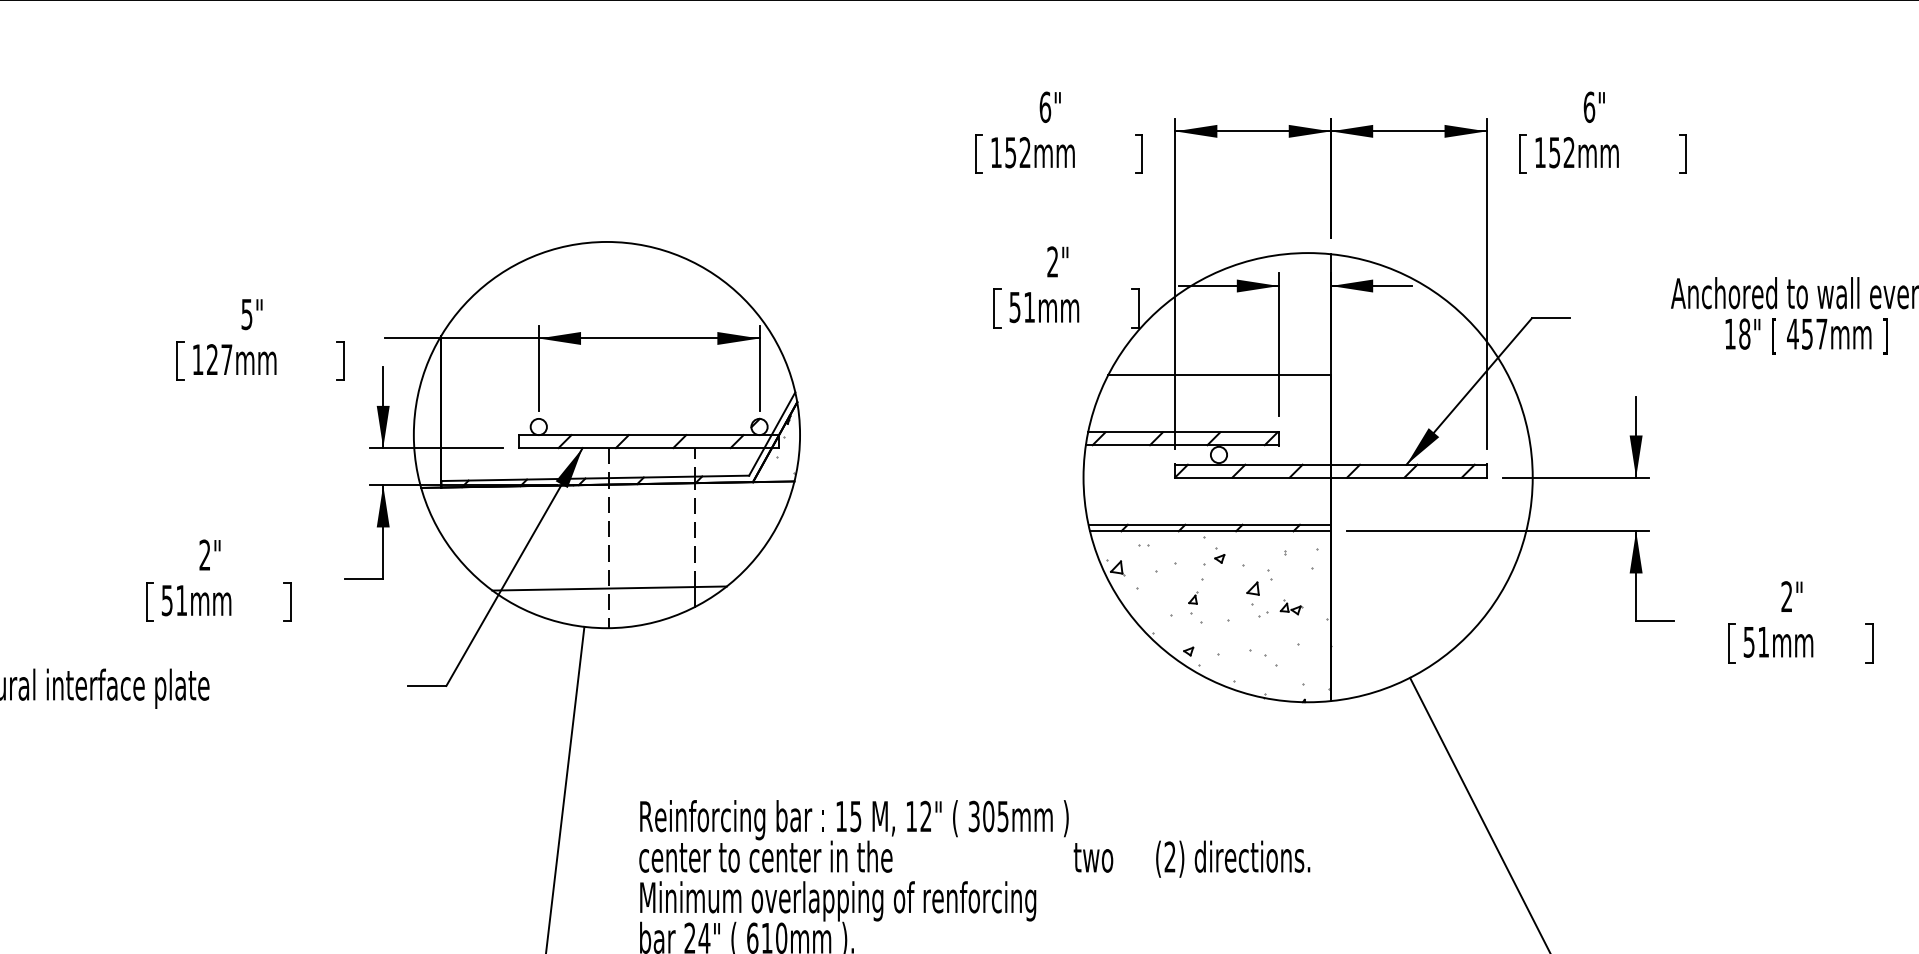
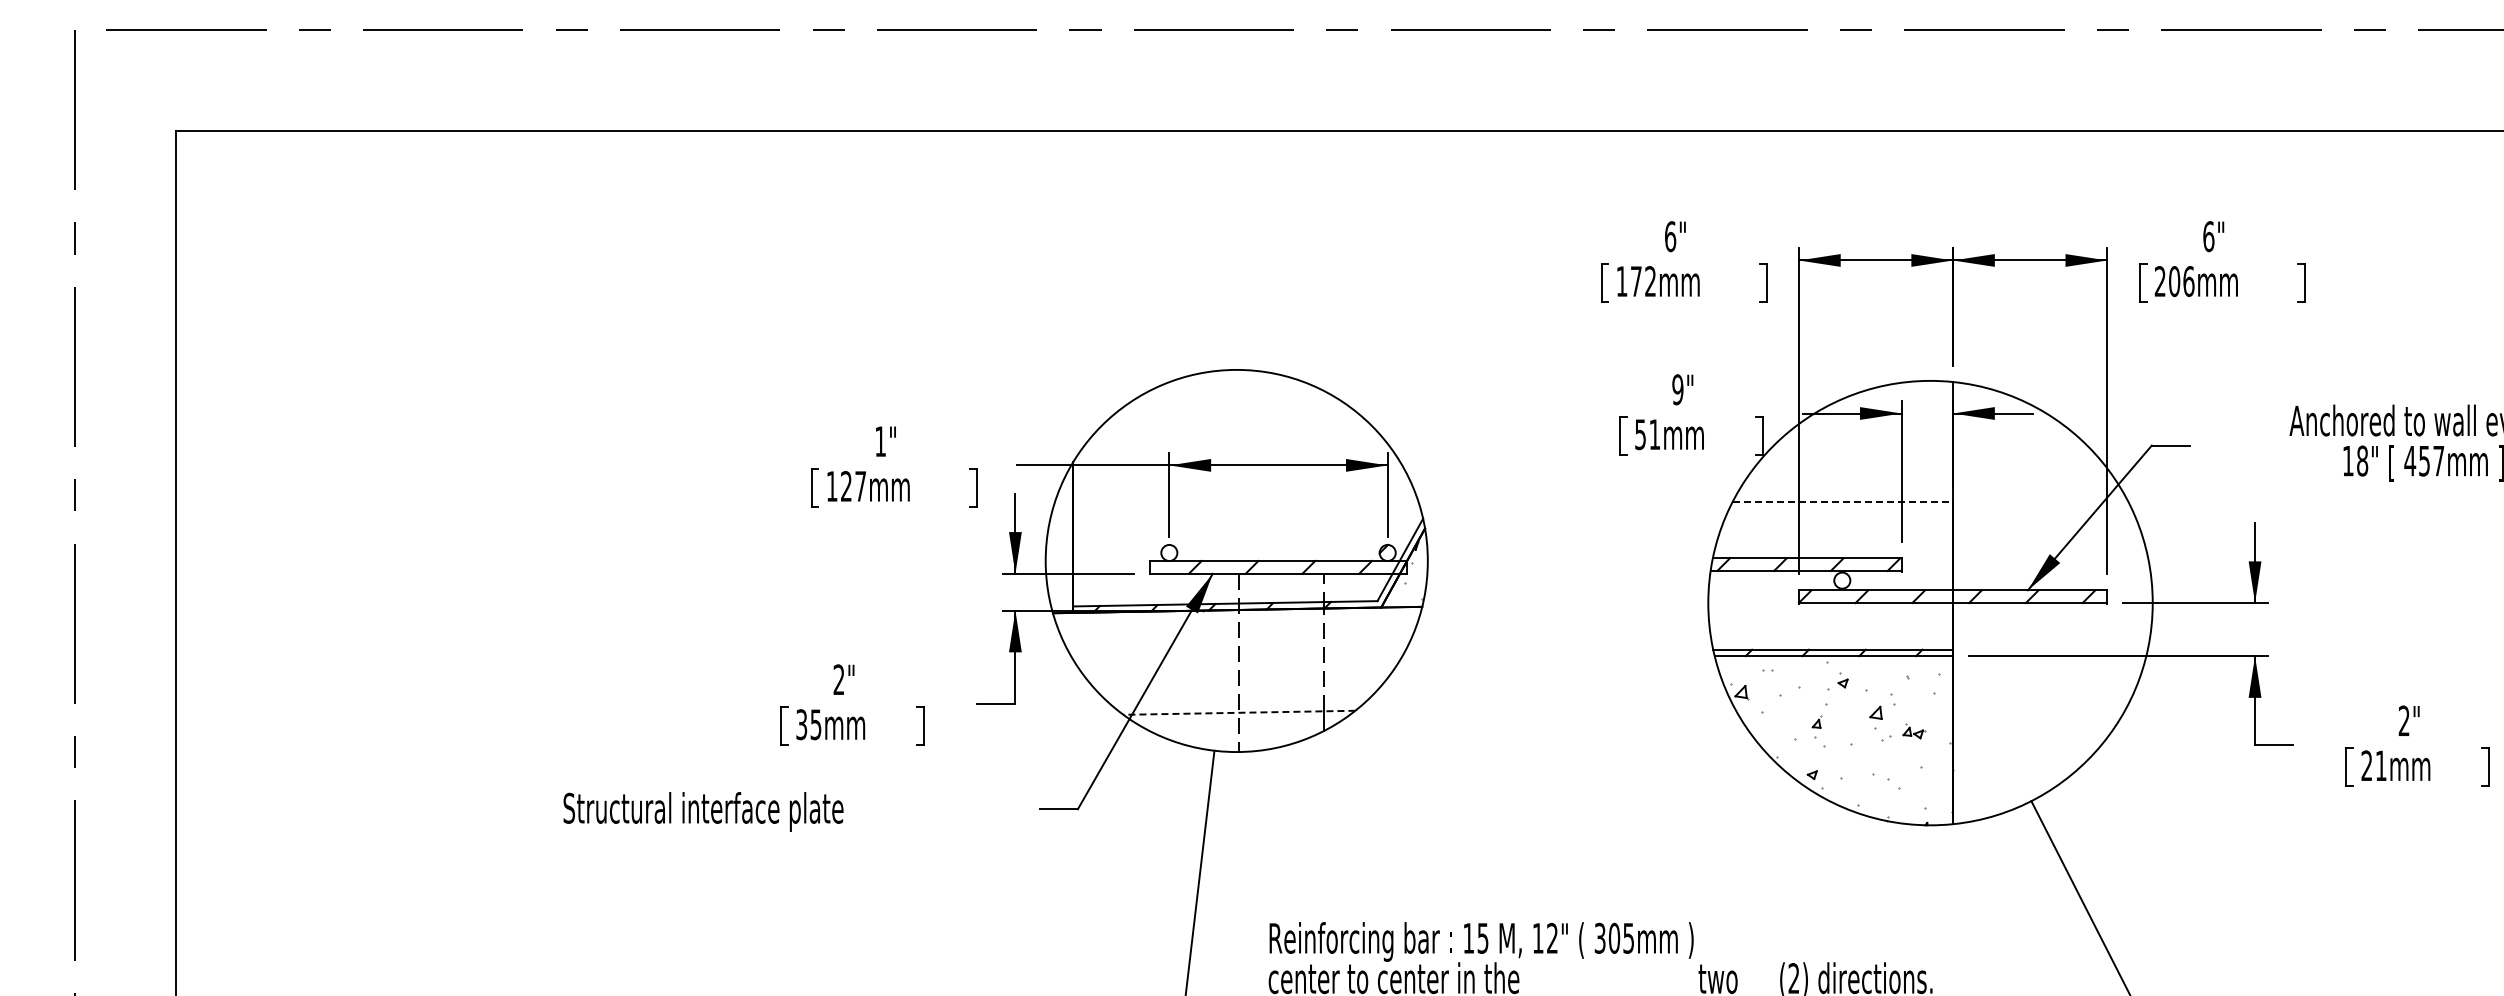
text: (1010, 152) -> (1636, 281), 152mm -> 172mm
text: (1554, 152) -> (2174, 281), 152mm -> 206mm
text: (1052, 261) -> (1677, 389), 2" -> 9"
text: (246, 314) -> (880, 441), 5" -> 1"
line: (1220, 374) -> (1843, 501), solid -> dashed
line: (608, 588) -> (1238, 712), solid -> dashed
text: (174, 600) -> (808, 724), 51mm -> 35mm
text: (1748, 641) -> (2366, 765), 51mm -> 21mm

